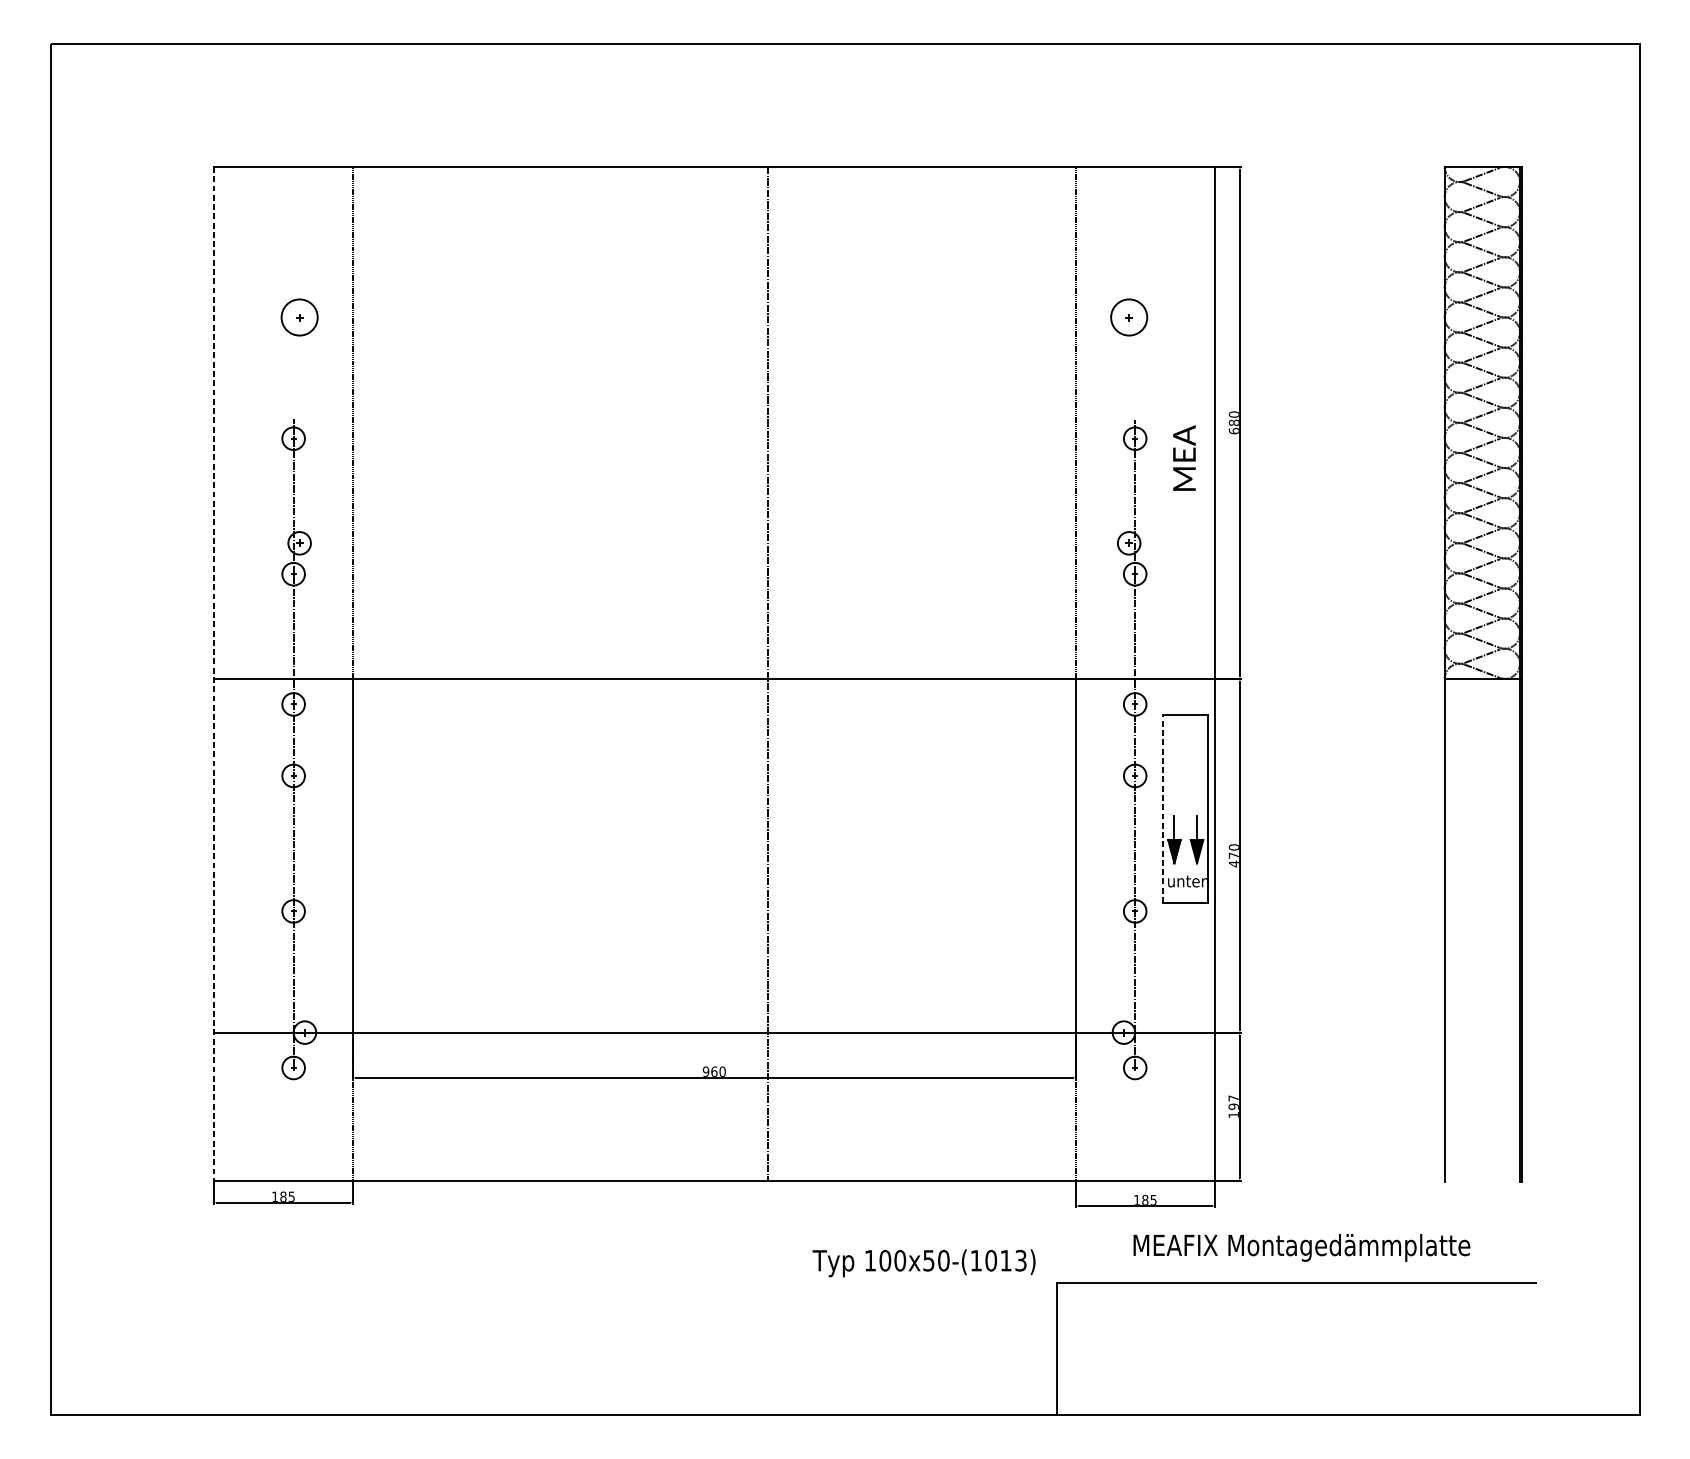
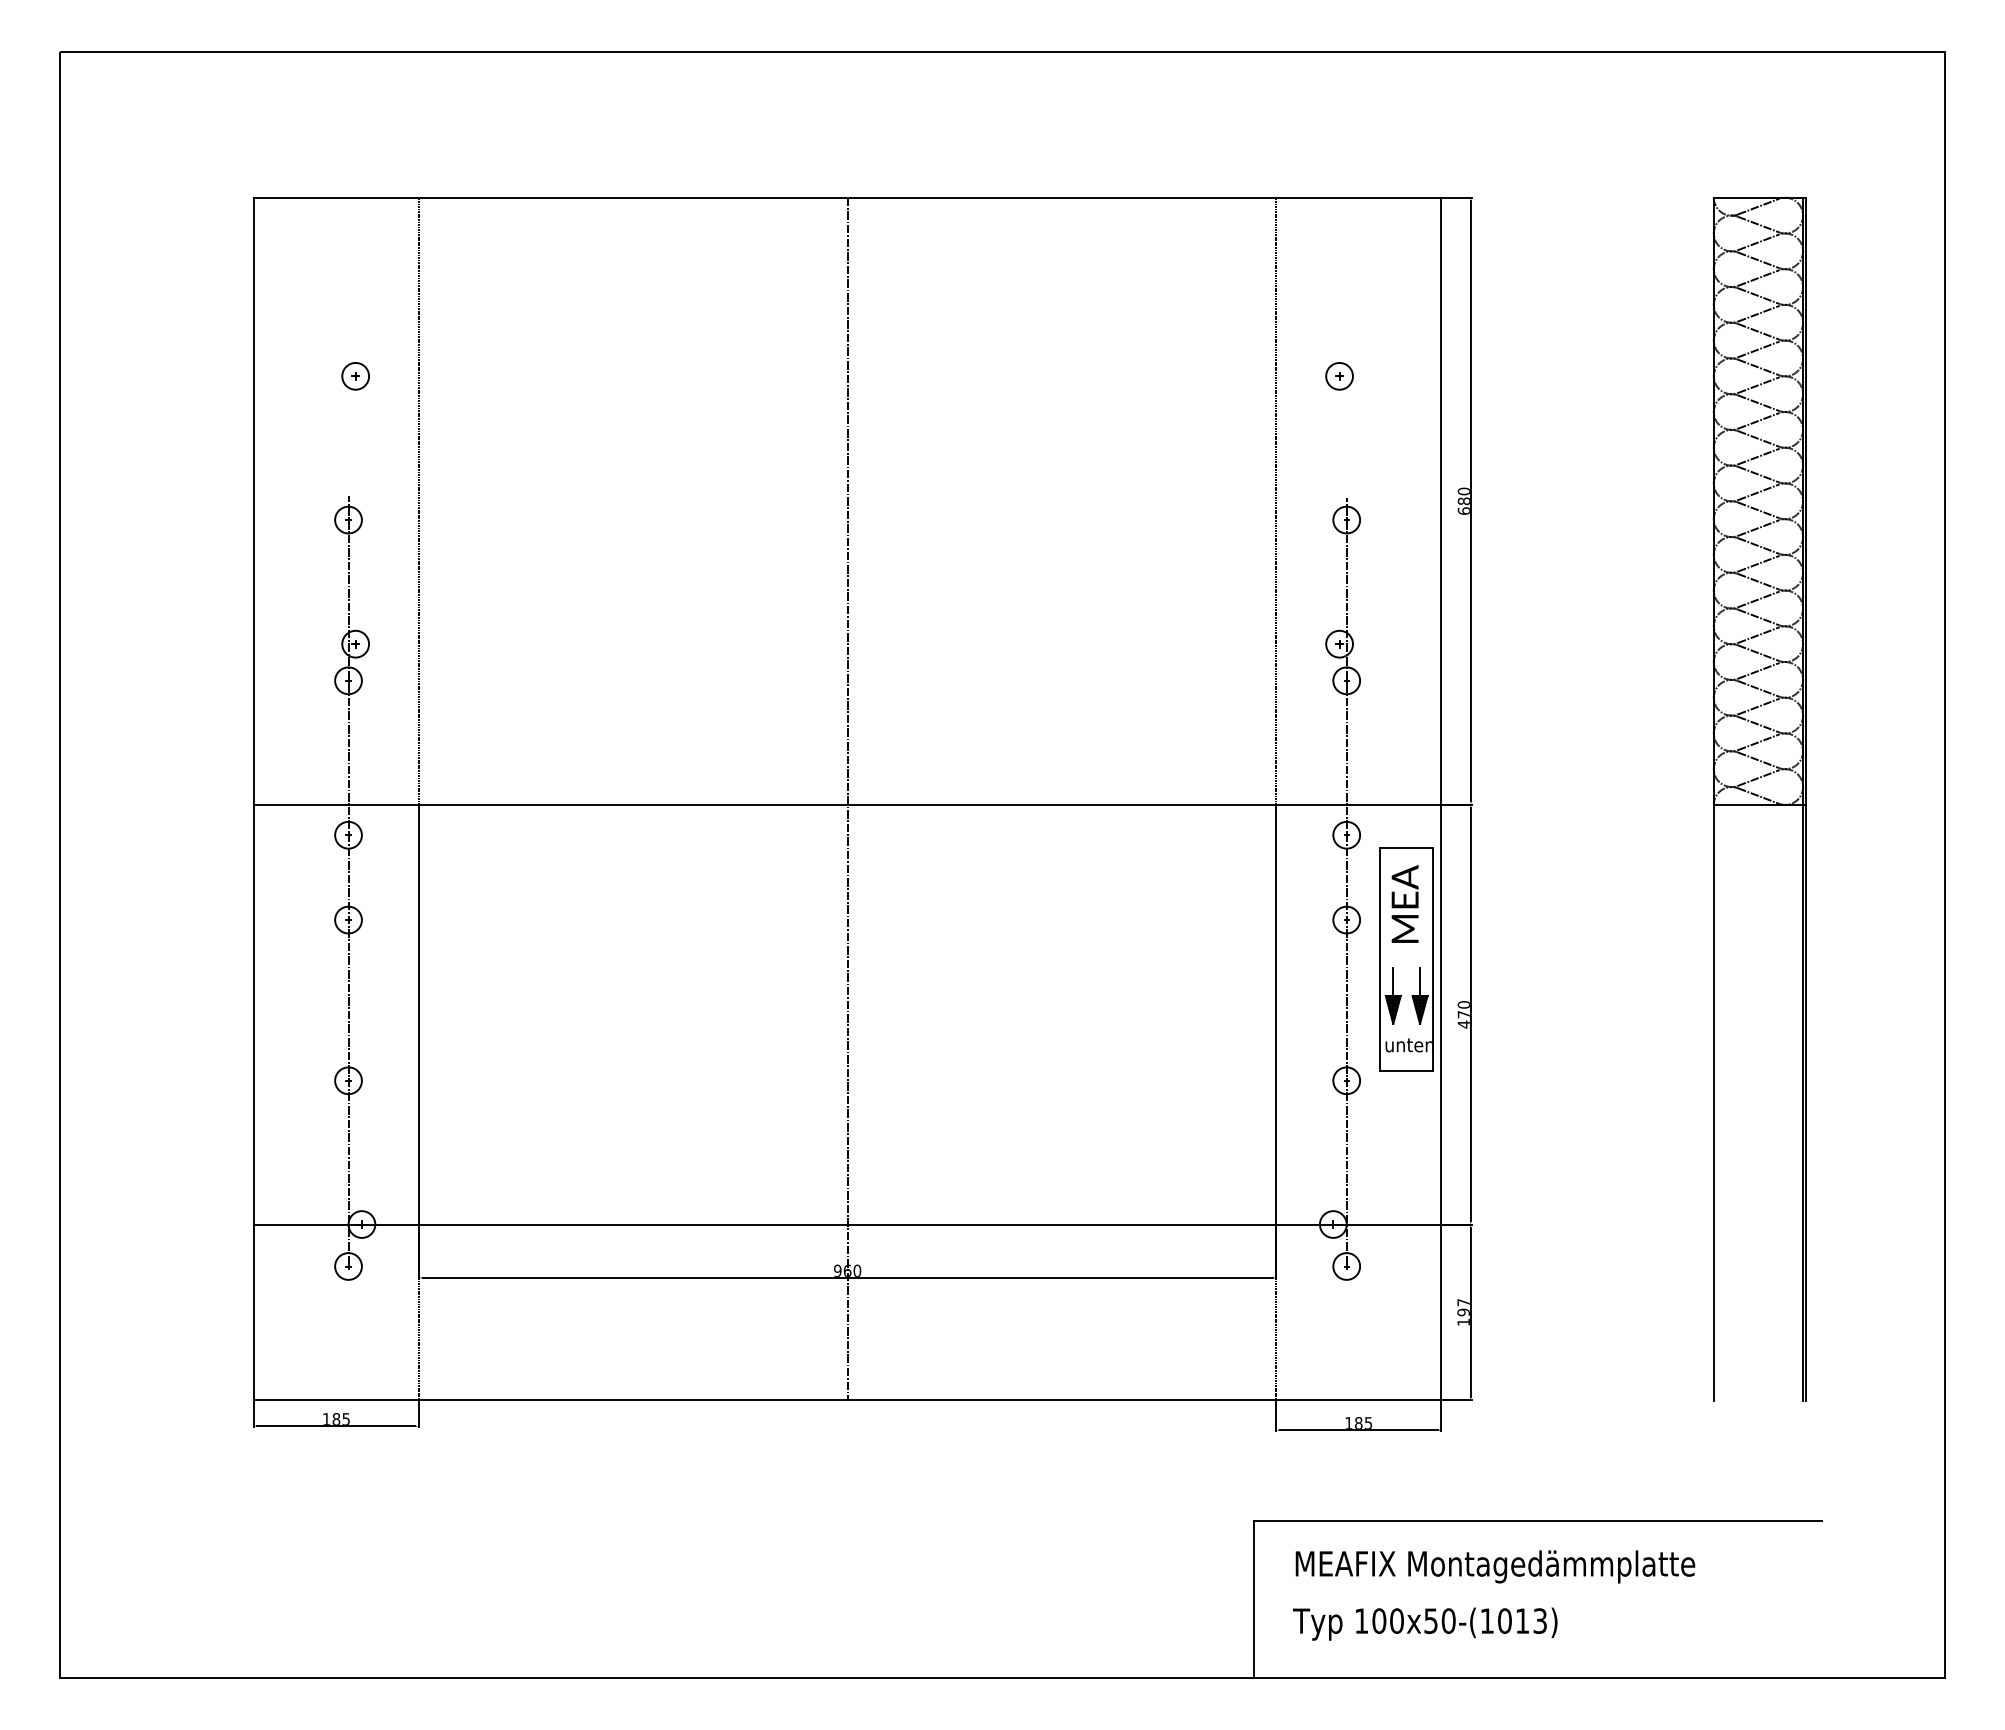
circle: (299, 316) -> (355, 375), size x0.62
circle: (1129, 316) -> (1339, 375), size x0.62
text: (1183, 457) -> (1404, 903), moved
line: (768, 673) -> (847, 798), moved
line: (213, 674) -> (253, 799), dashed -> solid
line: (1162, 809) -> (1379, 959), dashed -> solid
text: (1301, 1247) -> (1495, 1566), moved
text: (924, 1262) -> (1425, 1623), moved

